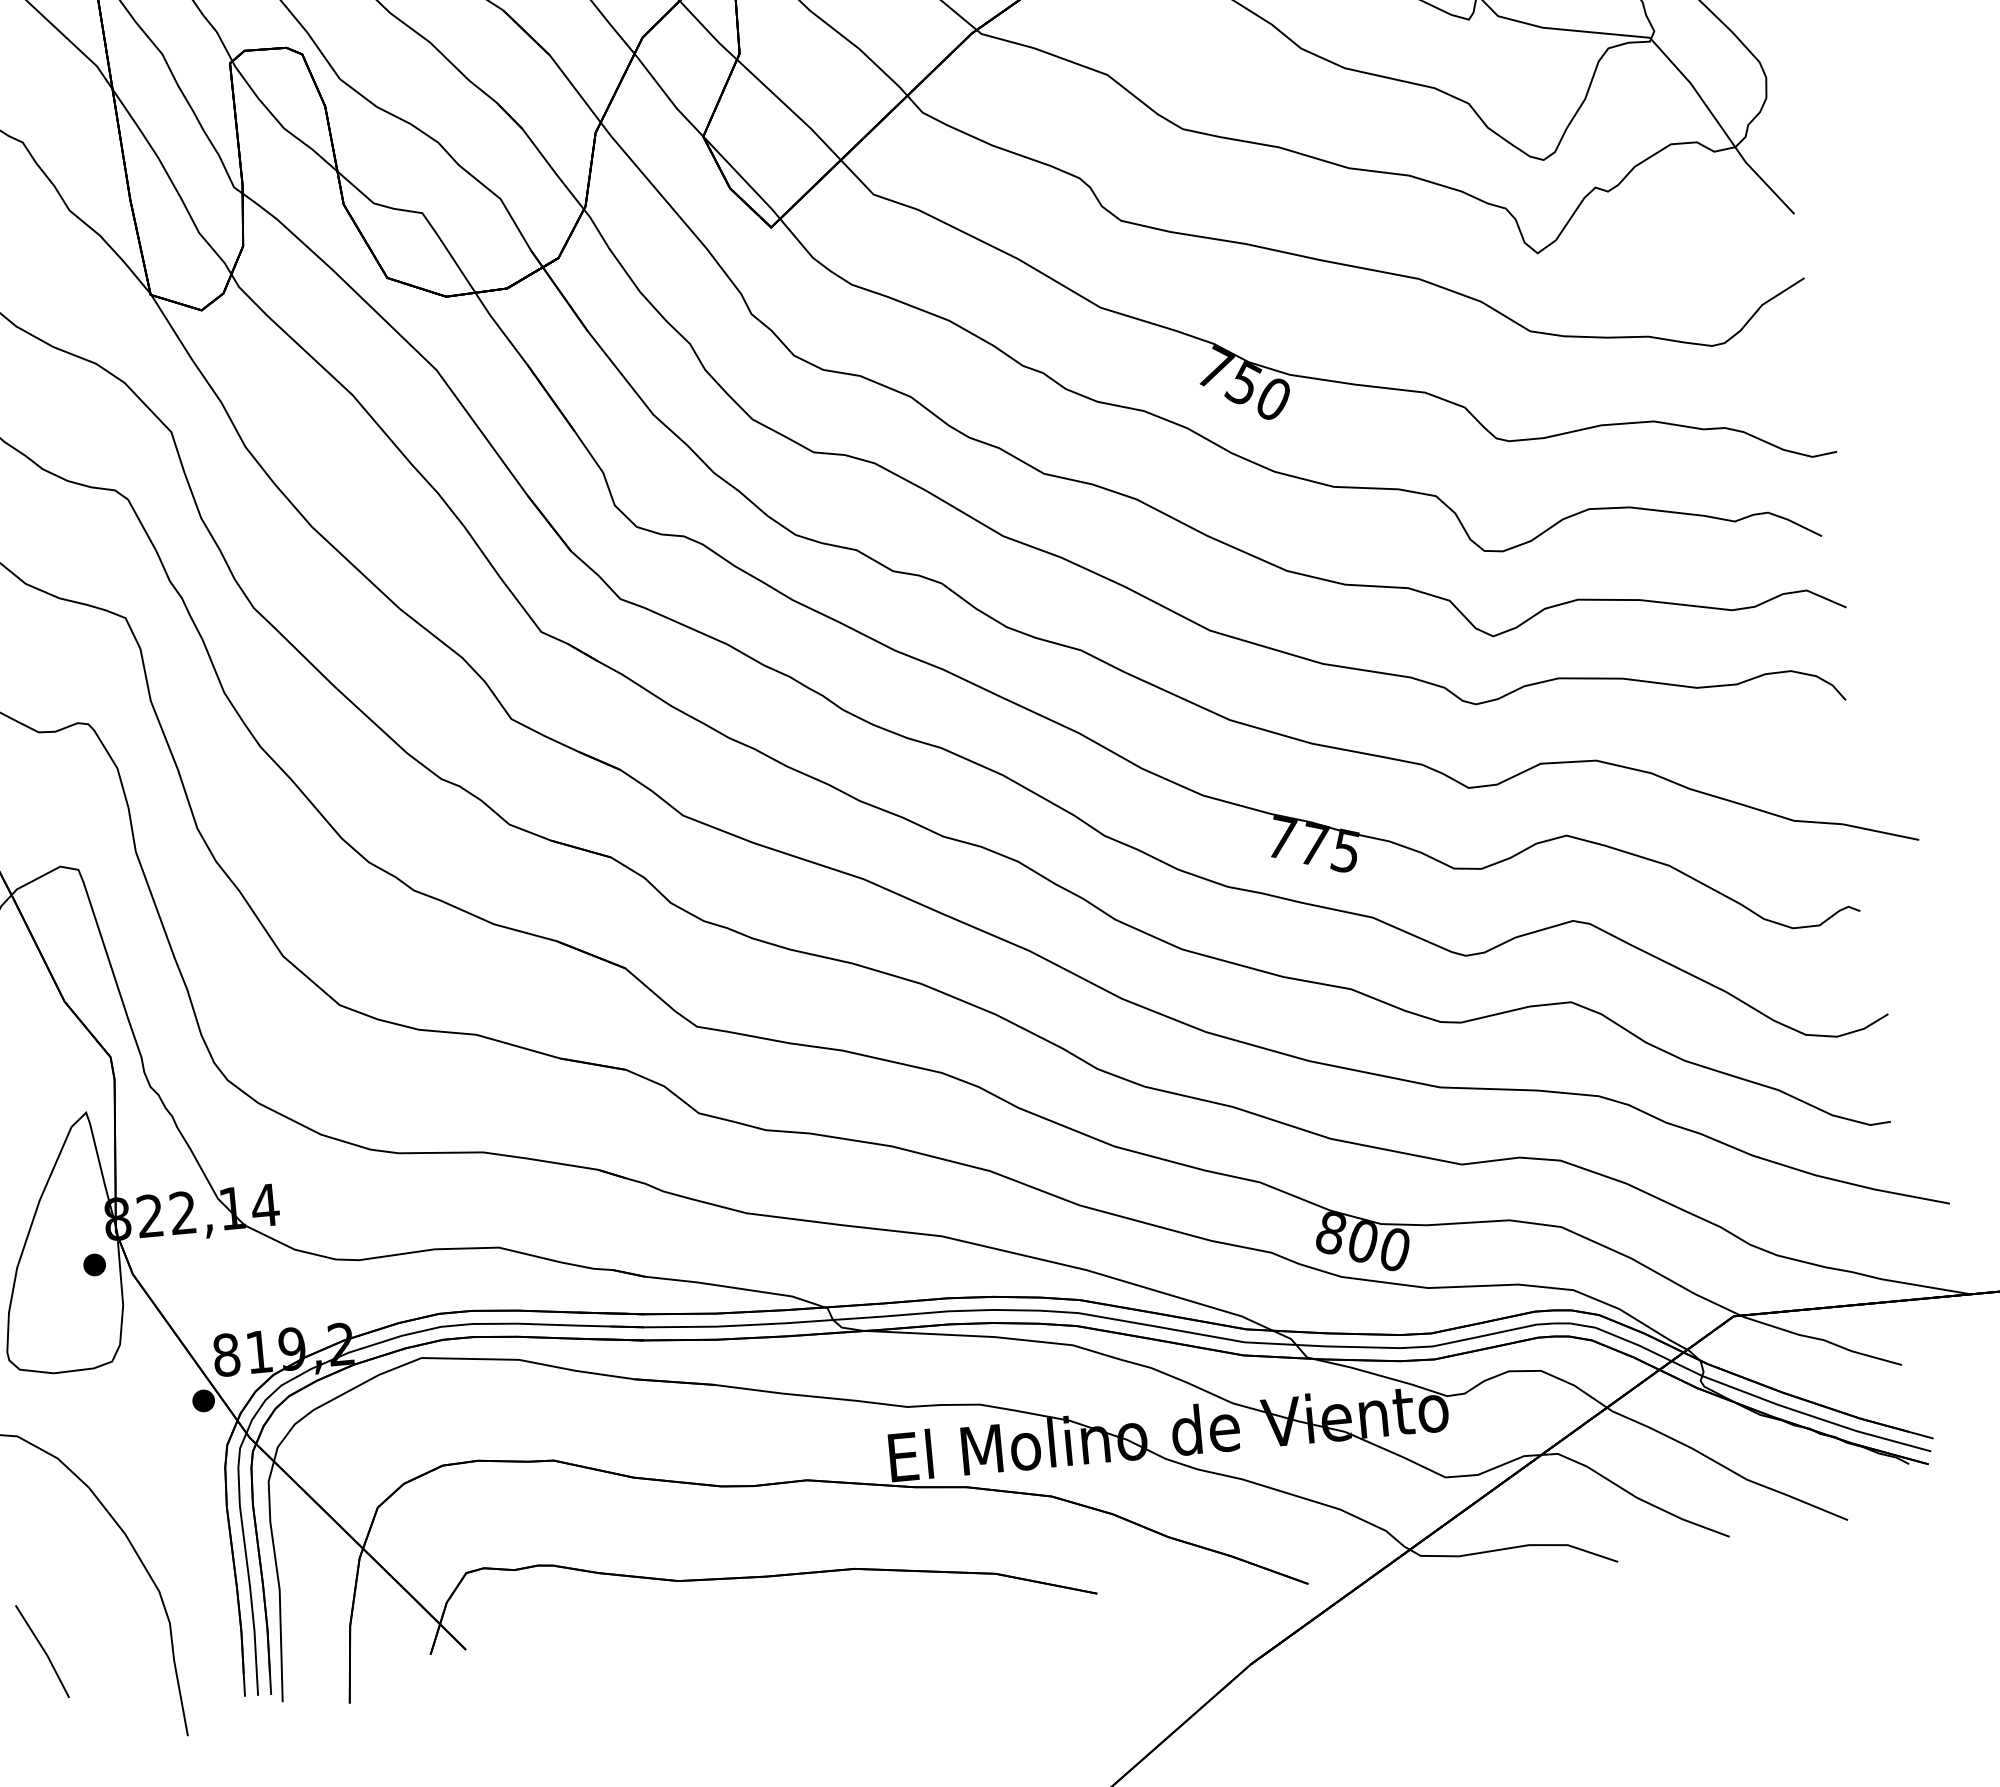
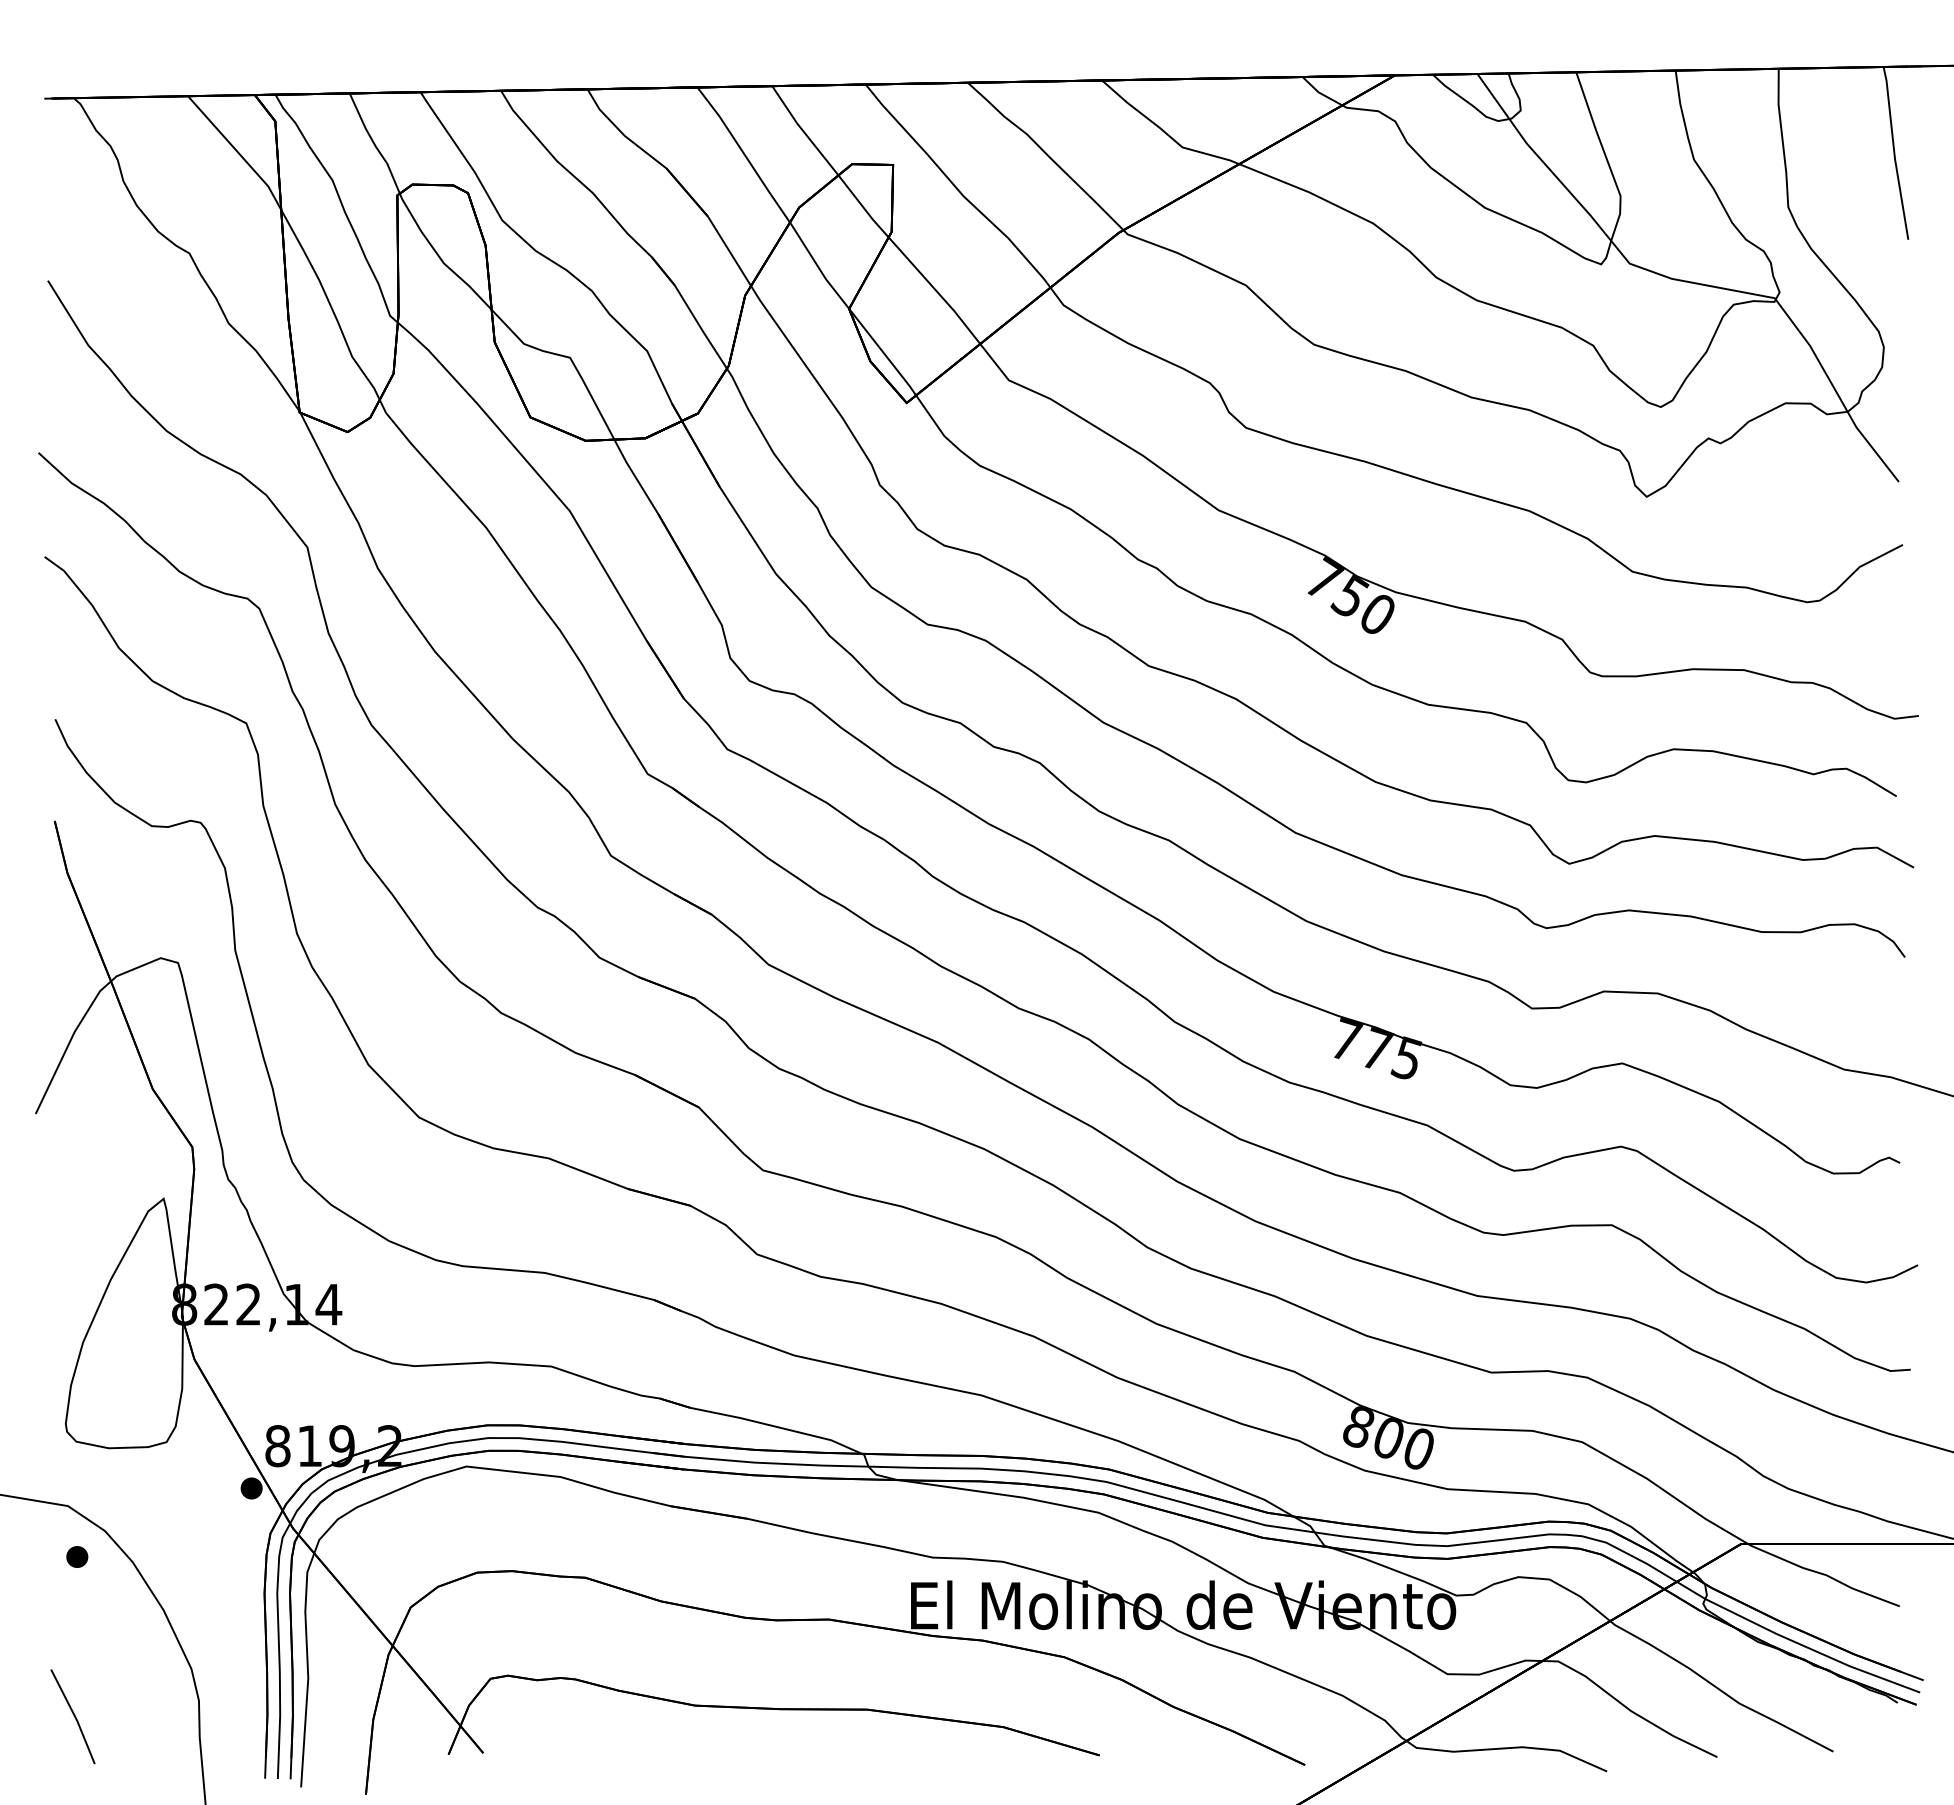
part: (94, 1264) -> (77, 1556), moved

